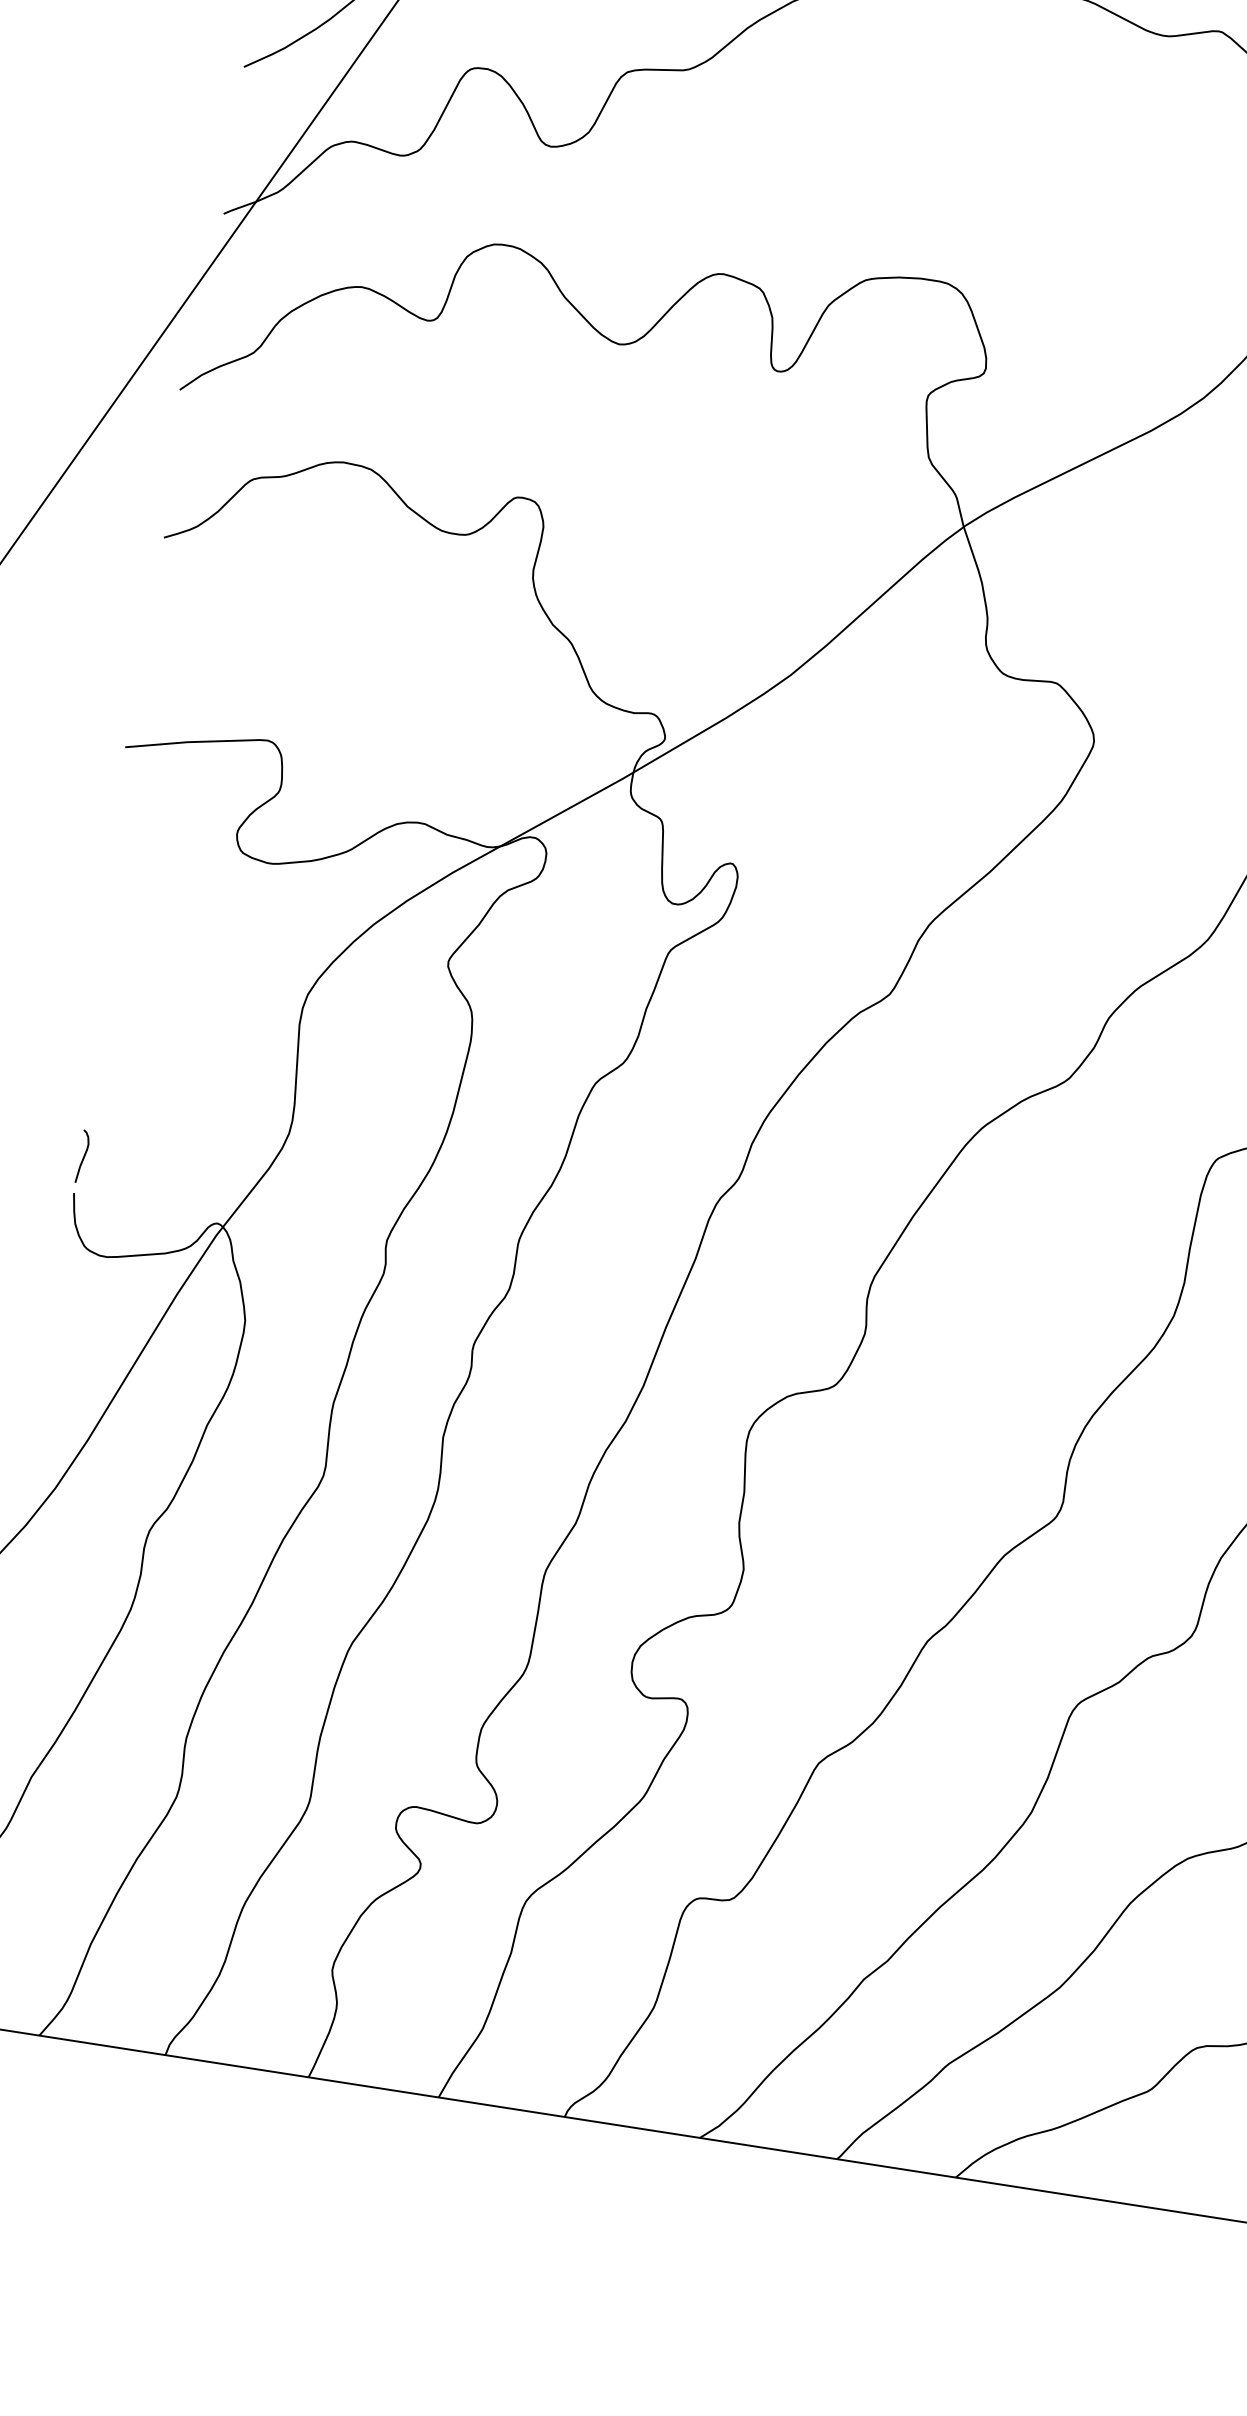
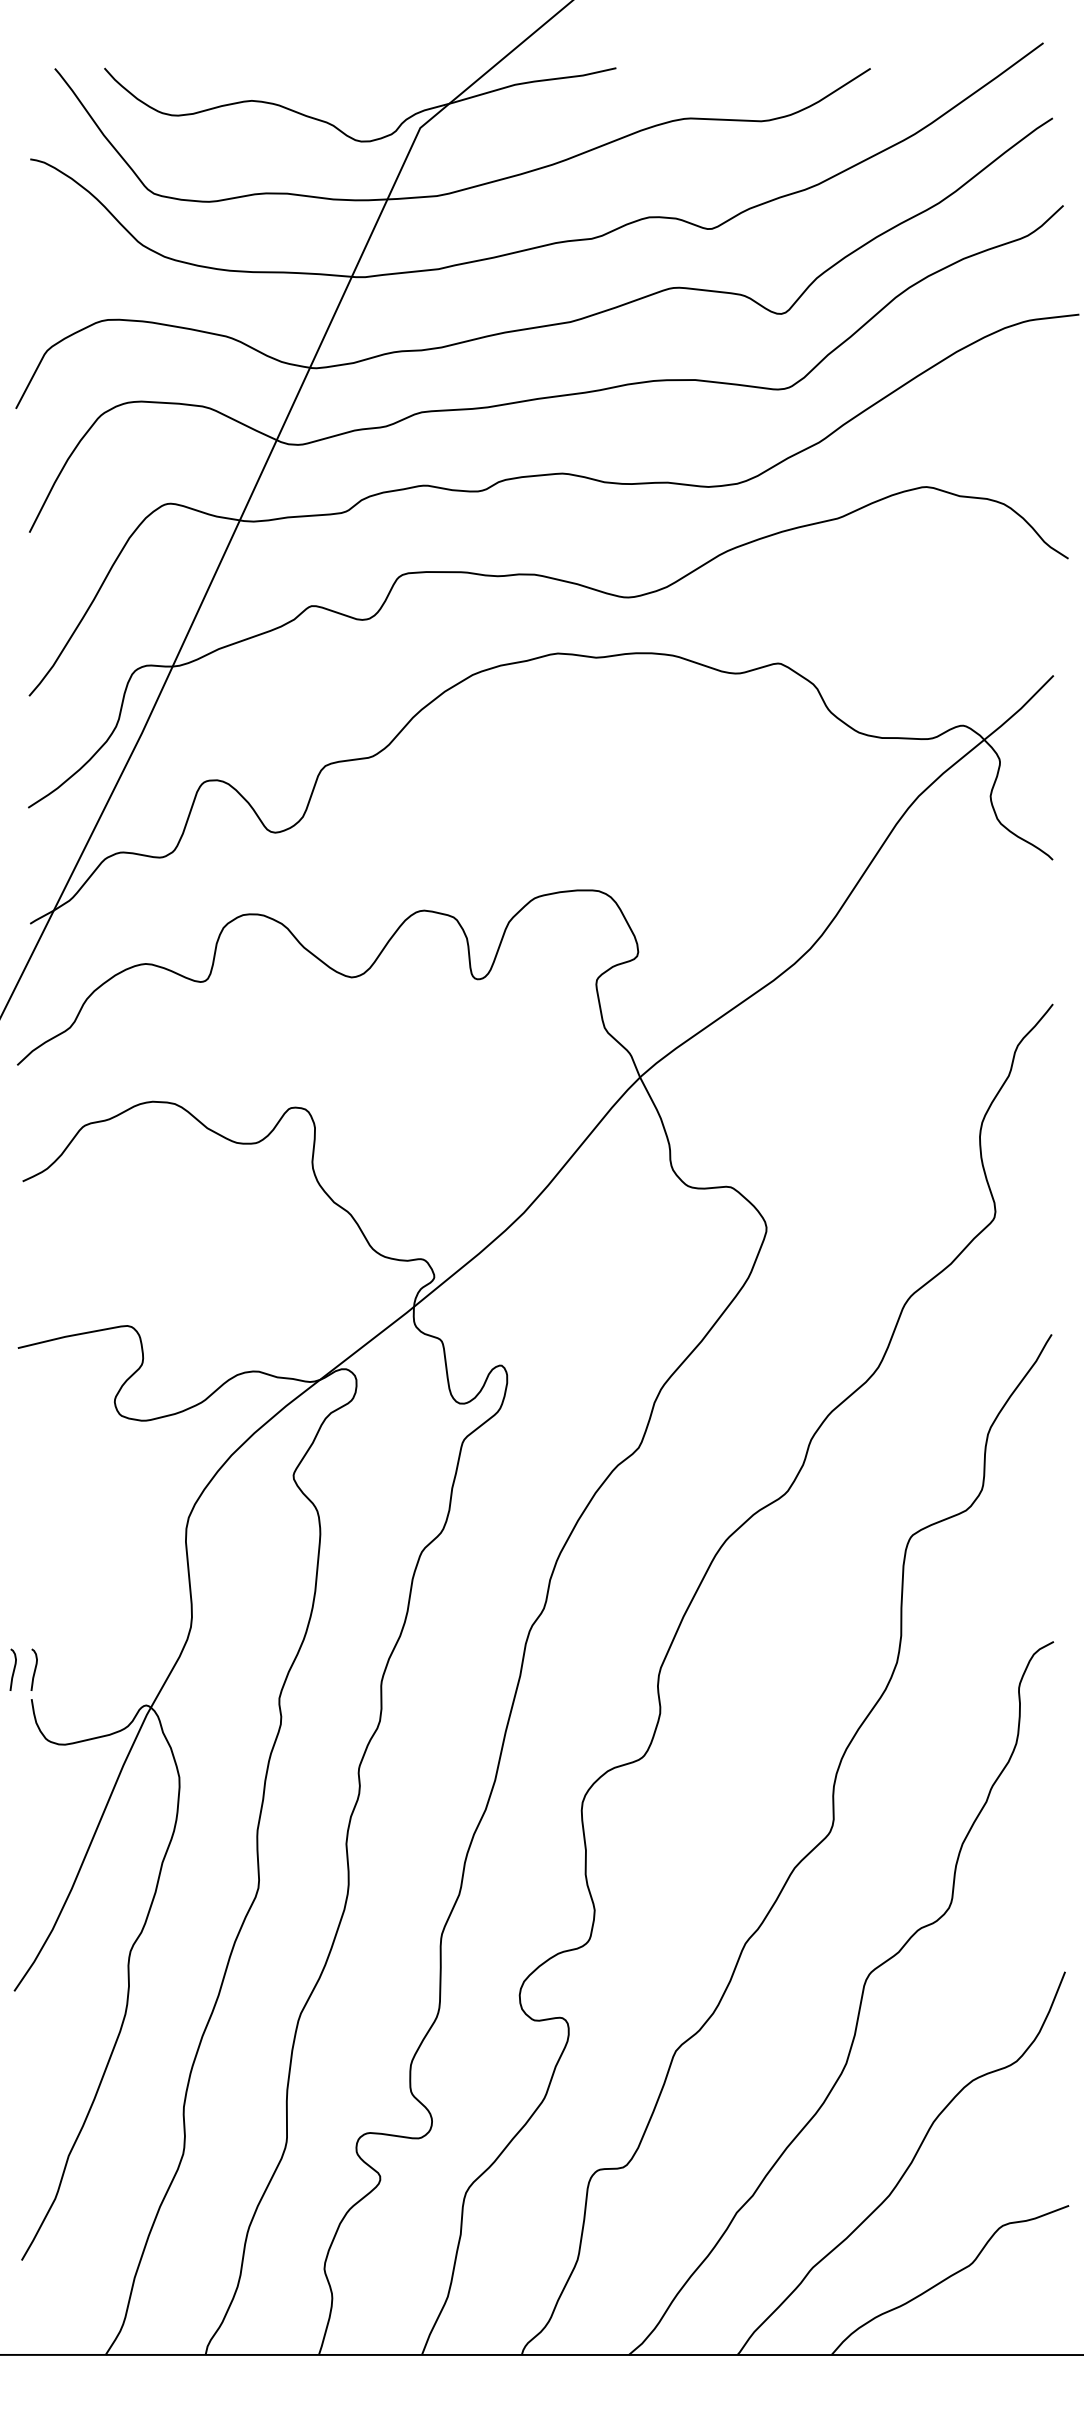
curve: (56, 1152) -> (13, 1669), added

